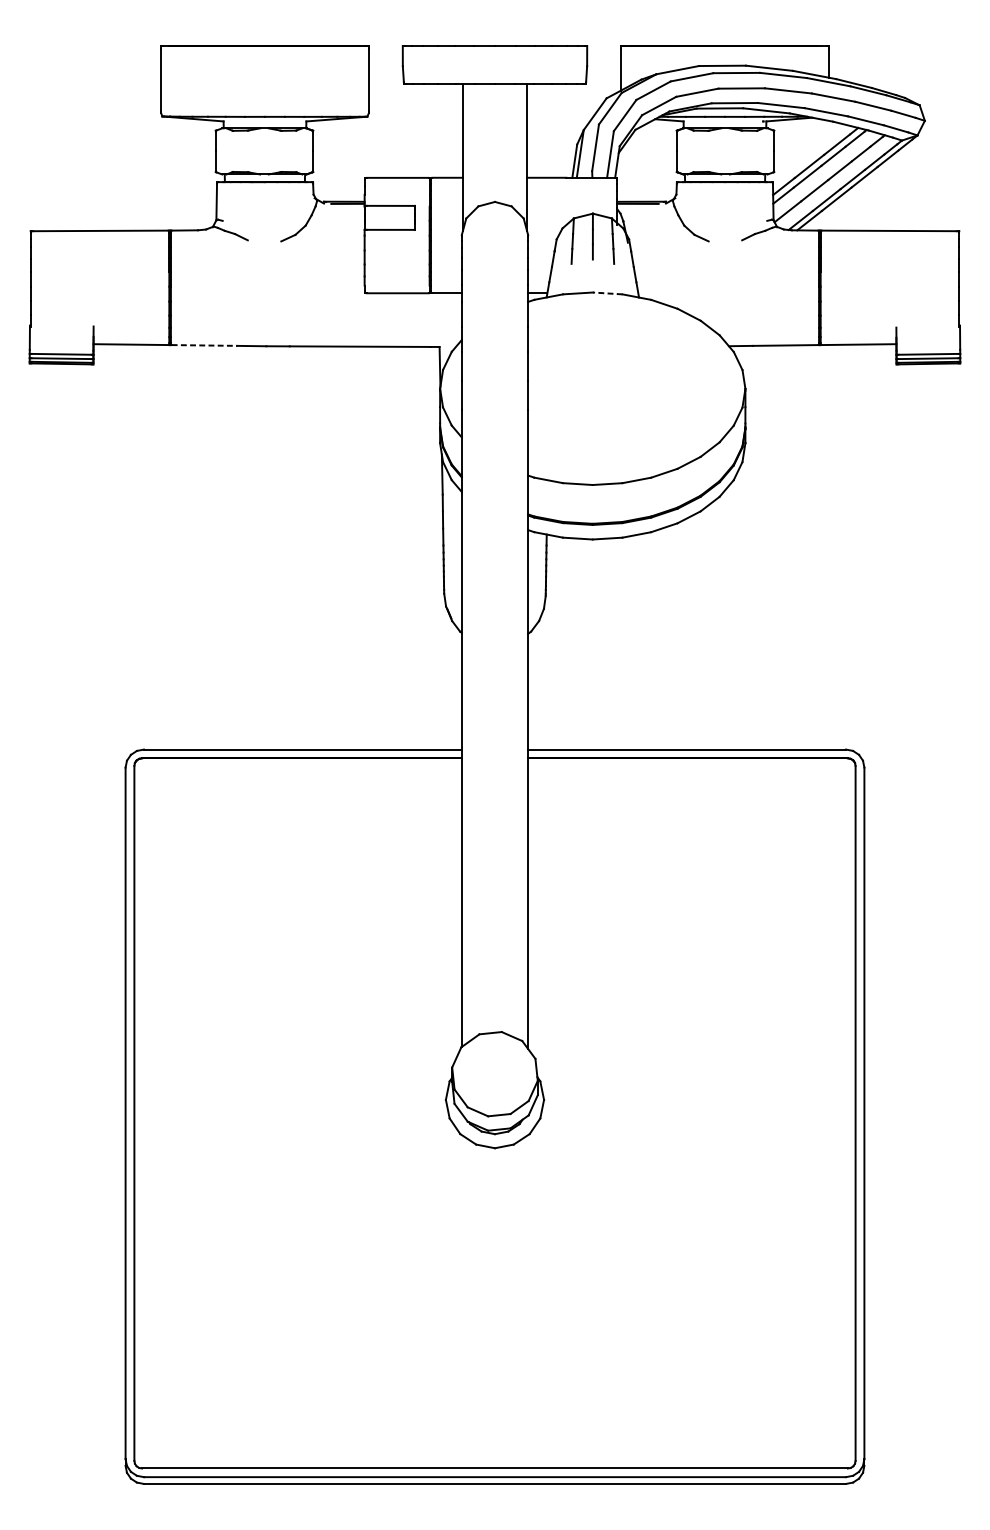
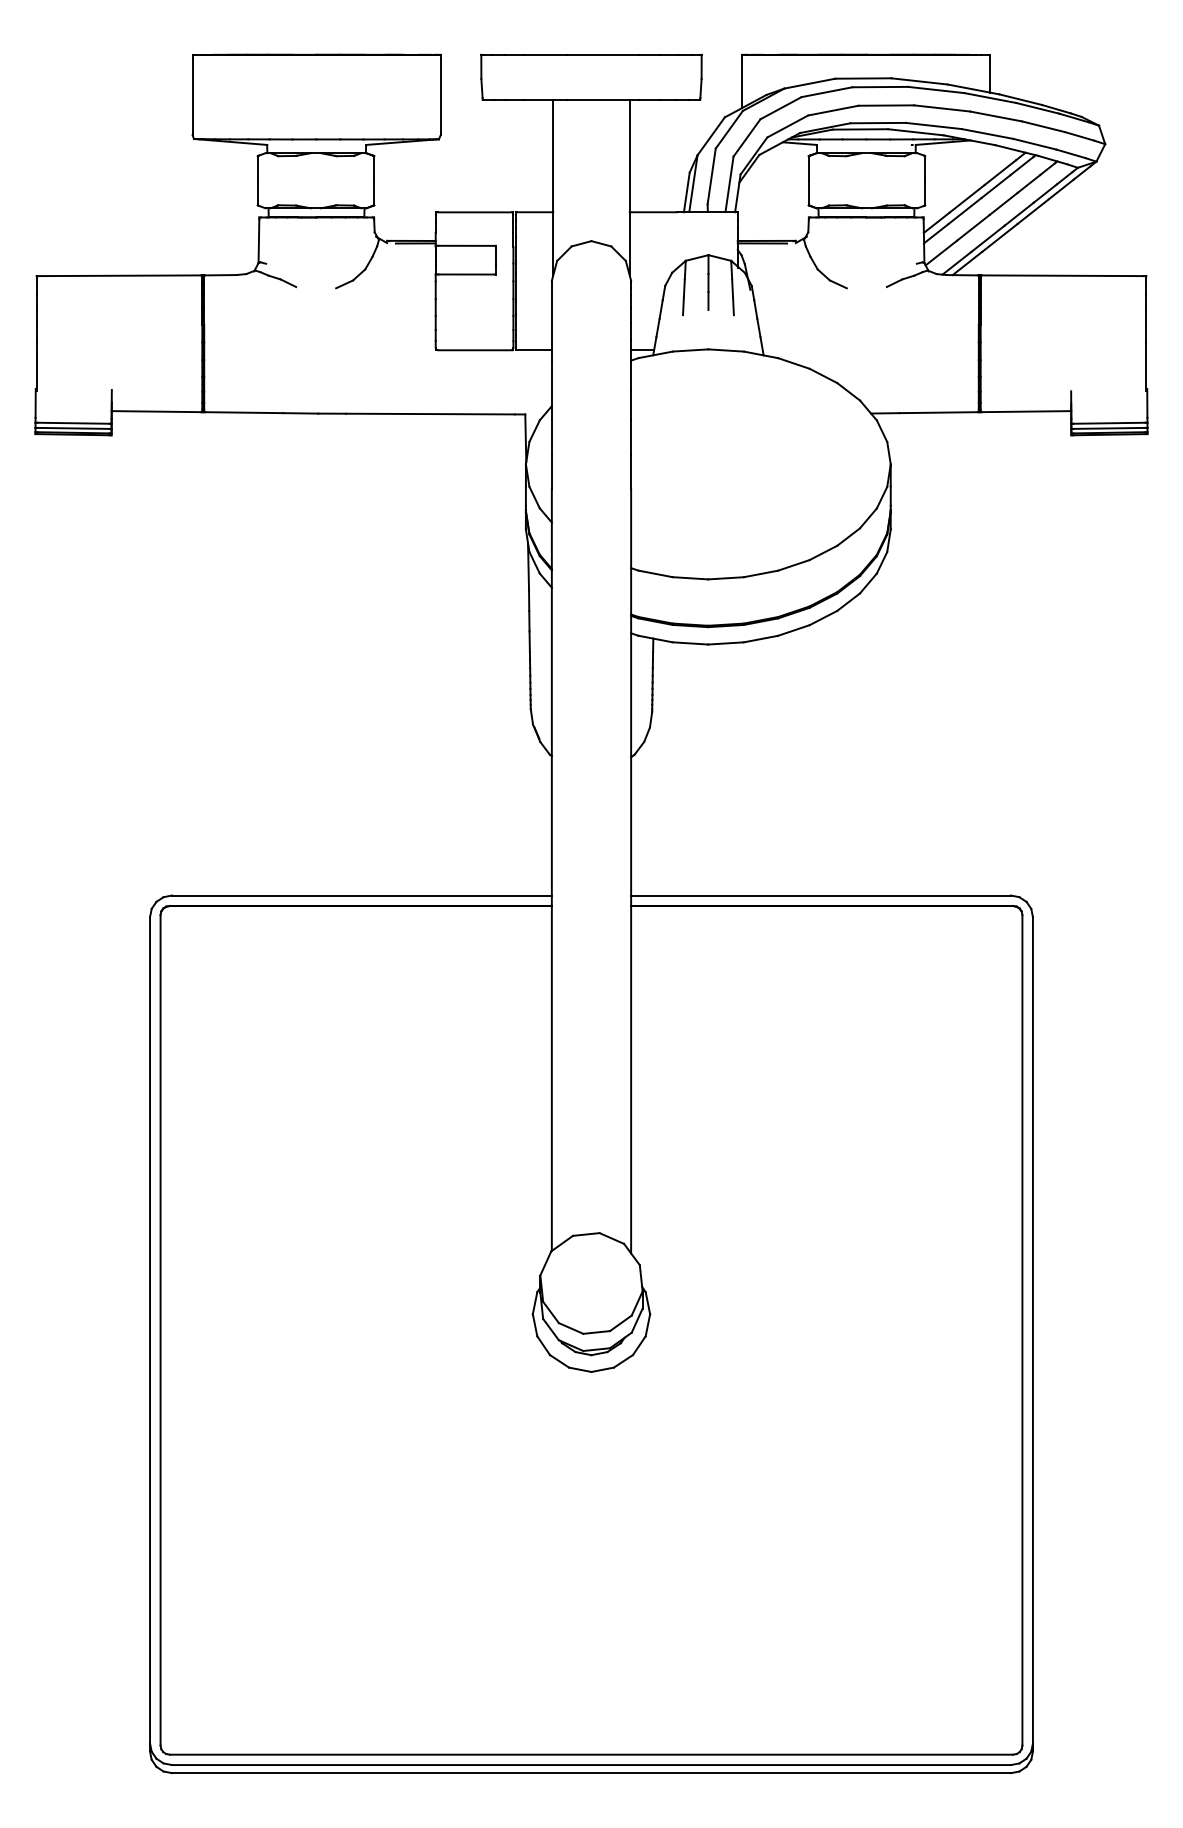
line: (607, 293) -> (726, 350), dashed -> solid
line: (204, 345) -> (244, 412), dashed -> solid

